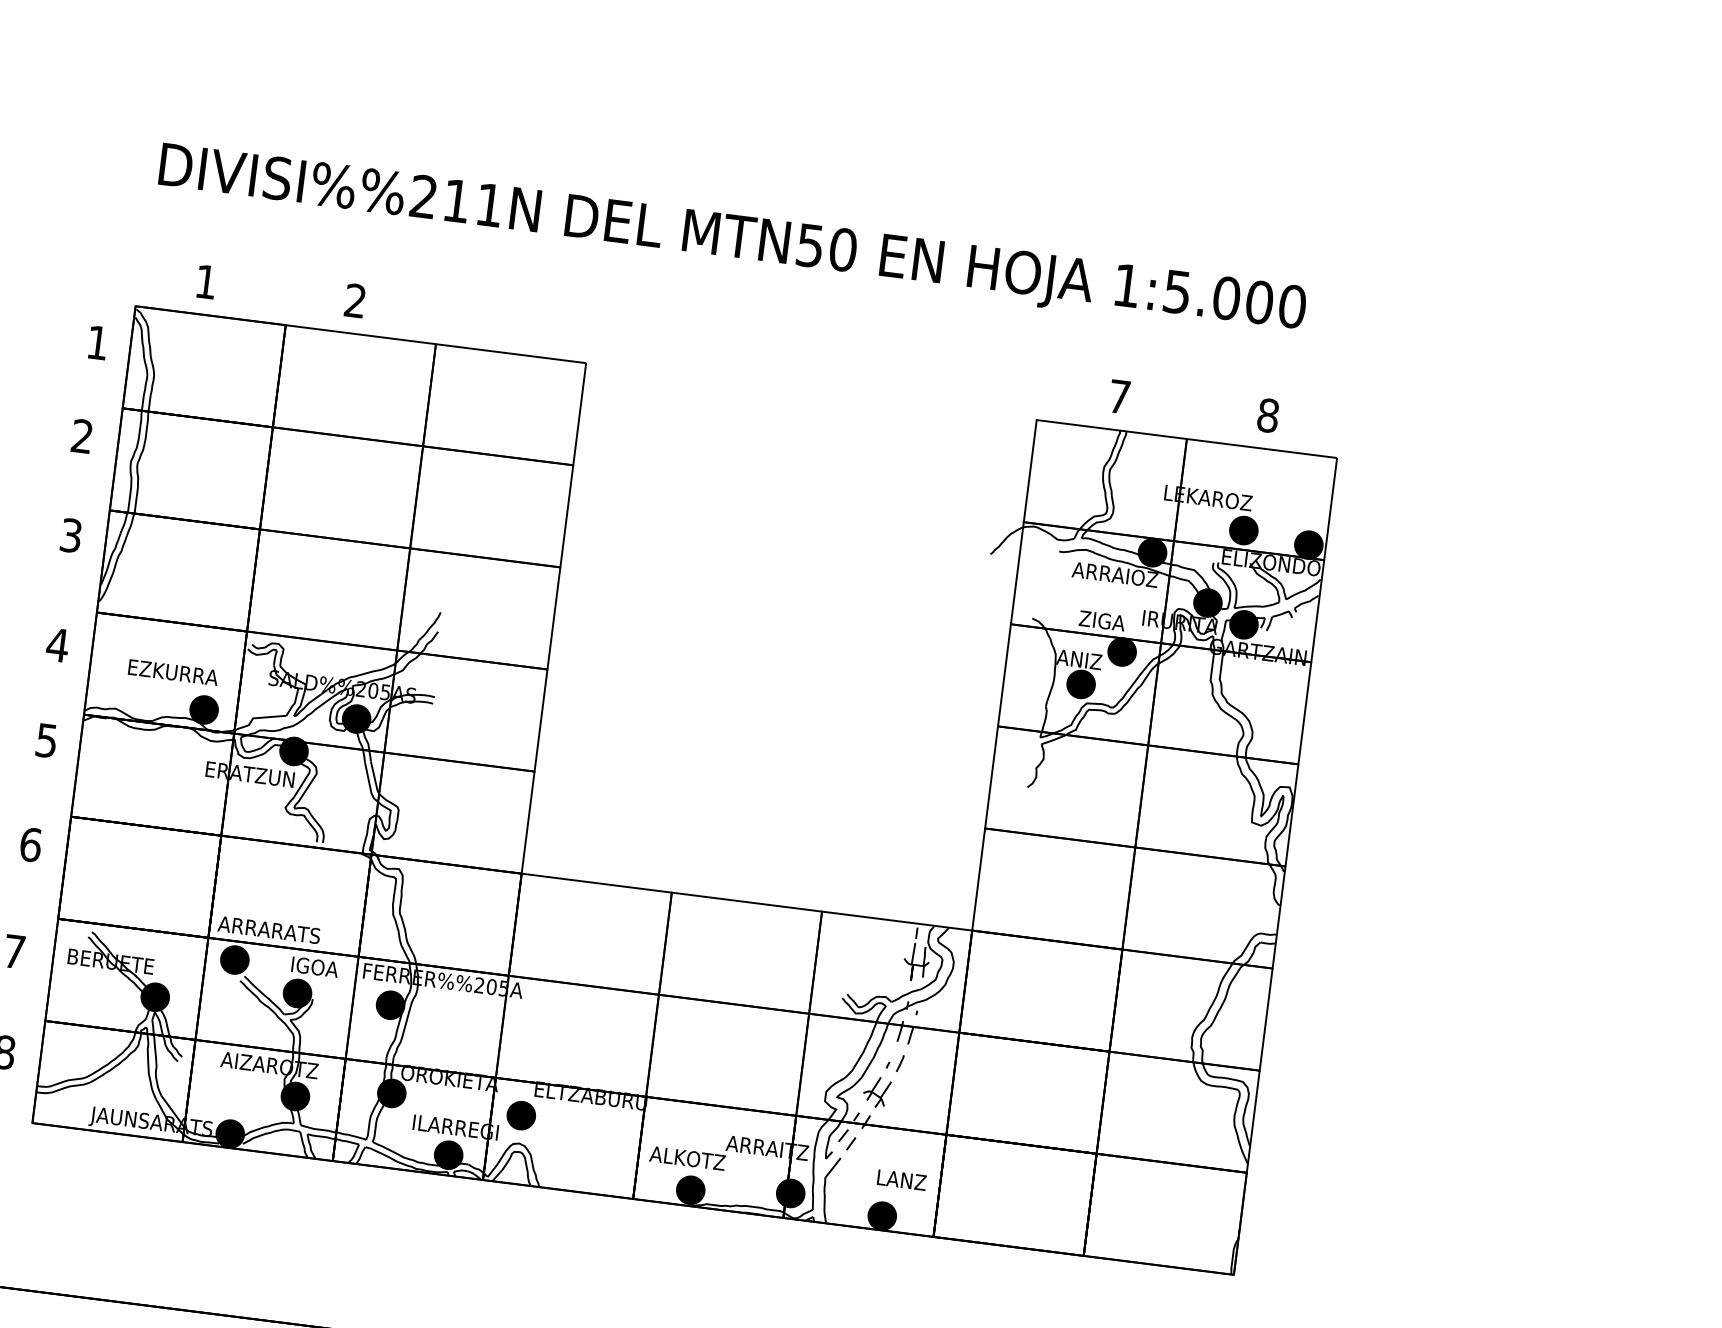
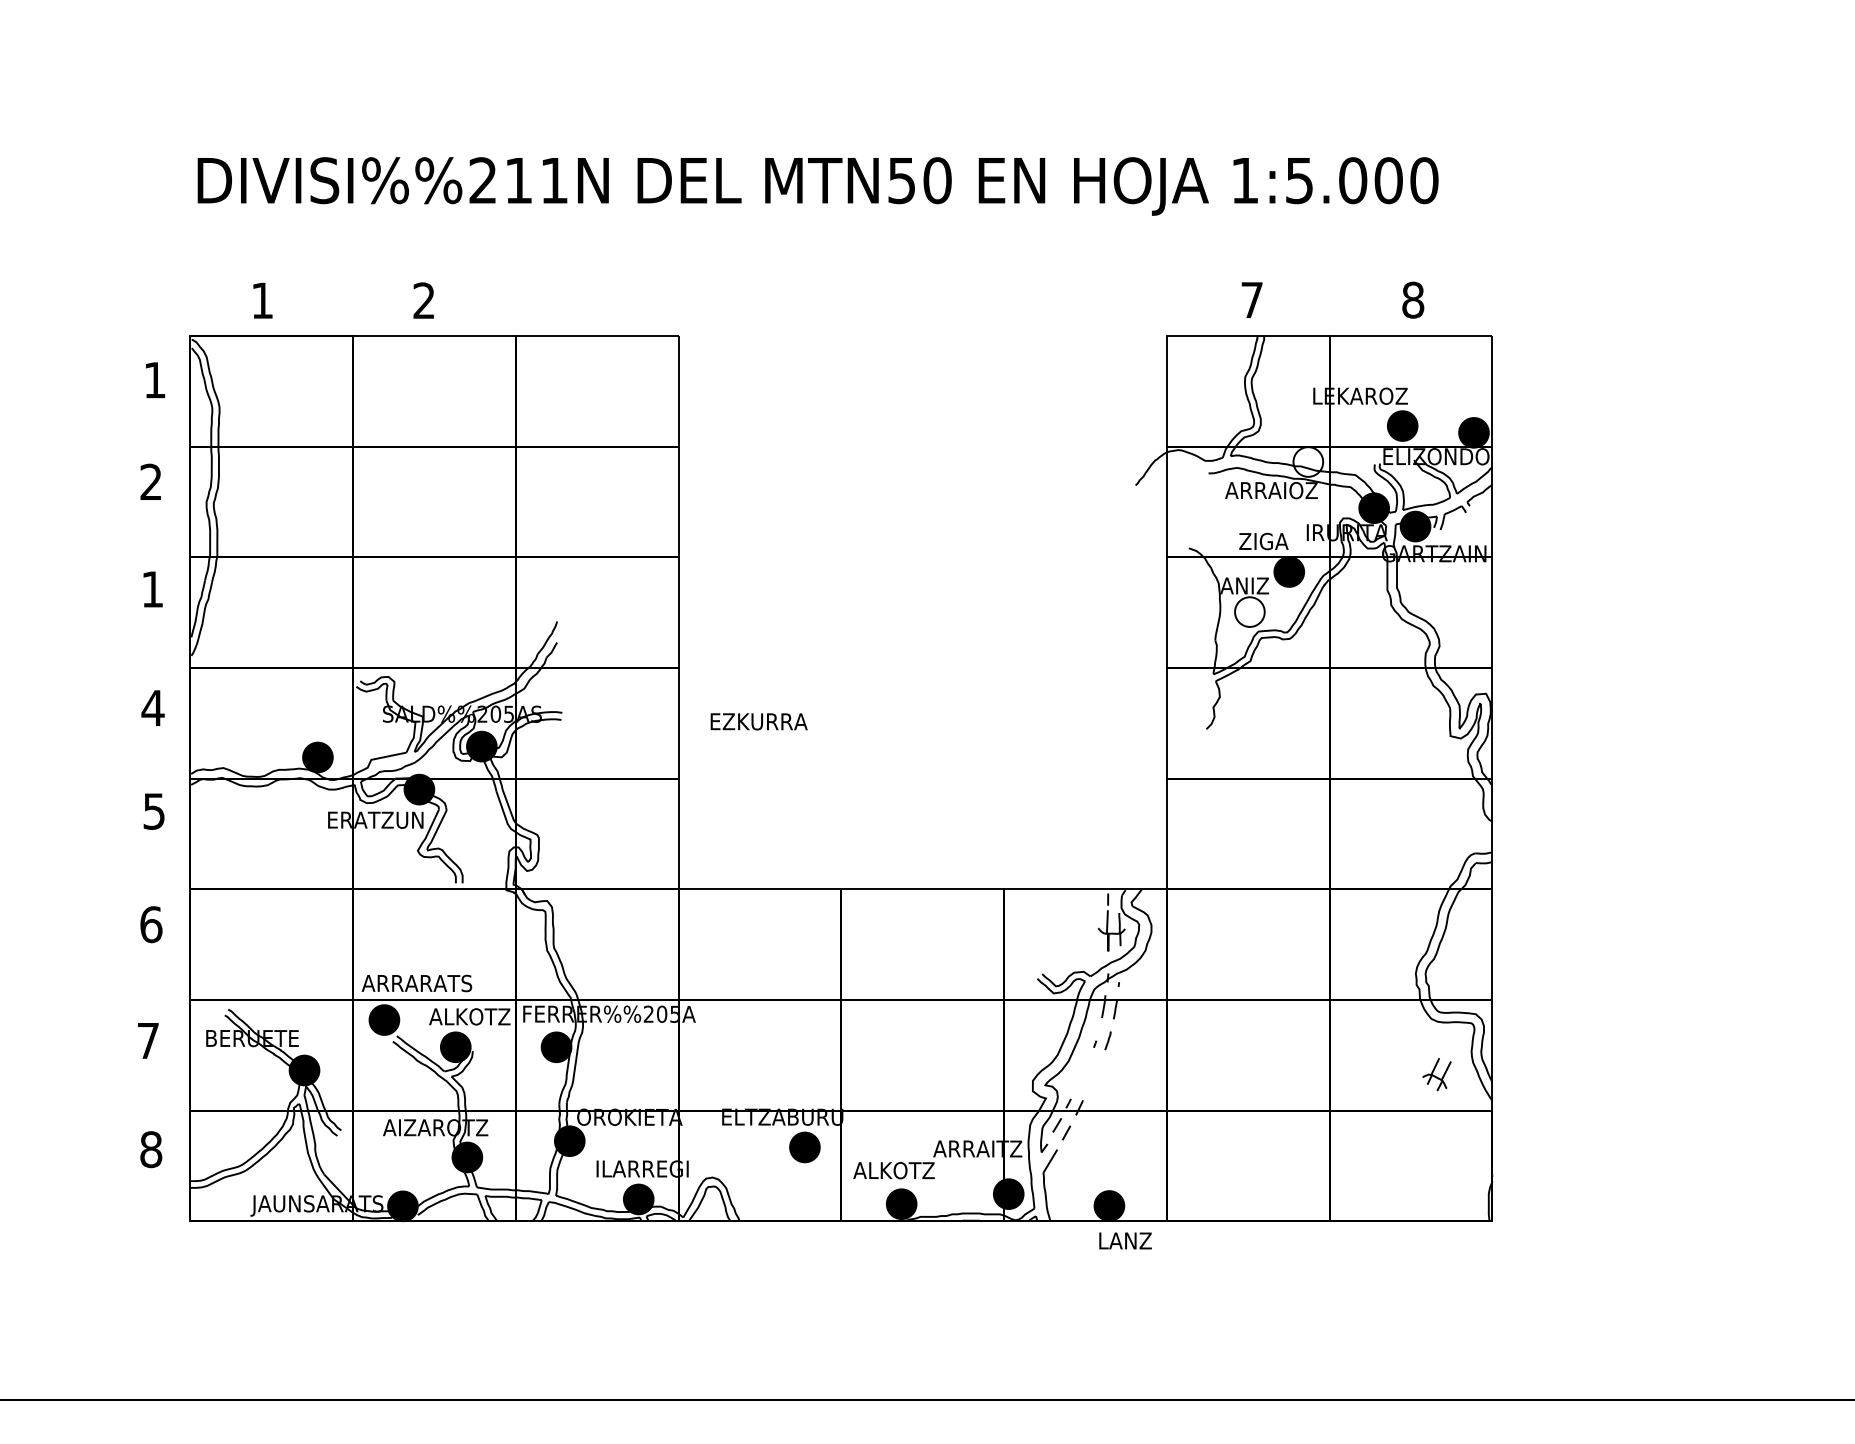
text: (71, 535) -> (152, 589), 3 -> 1
fill: (1152, 552) -> (1308, 461), removed
text: (172, 672) -> (758, 721), moved
fill: (1080, 683) -> (1249, 611), removed
text: (313, 966) -> (469, 1016), IGOA -> ALKOTZ
part: (876, 1092) -> (1436, 1074), moved
part: (520, 1115) -> (804, 1147), moved
text: (901, 1179) -> (1125, 1240), moved

